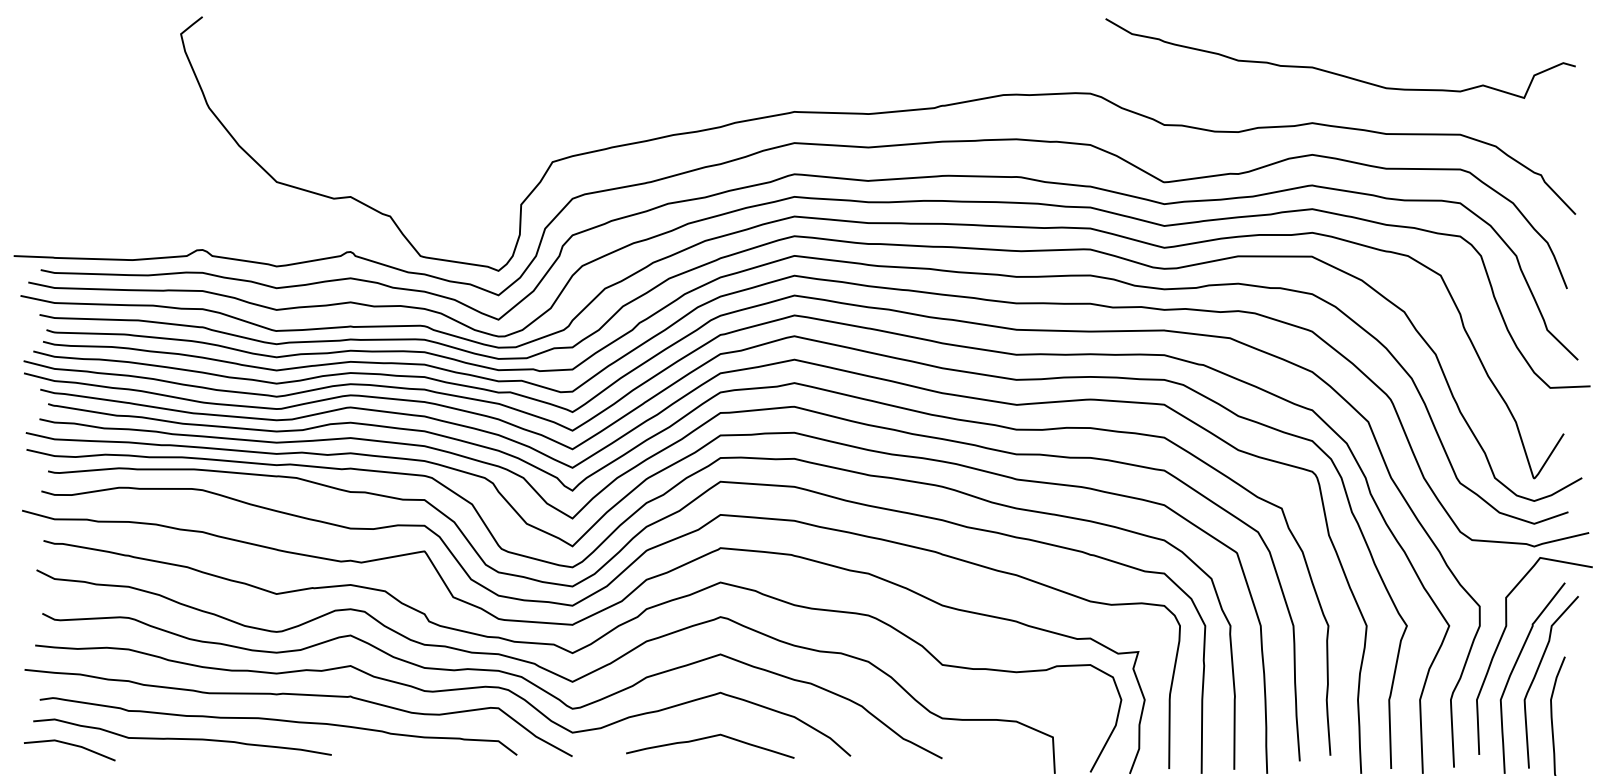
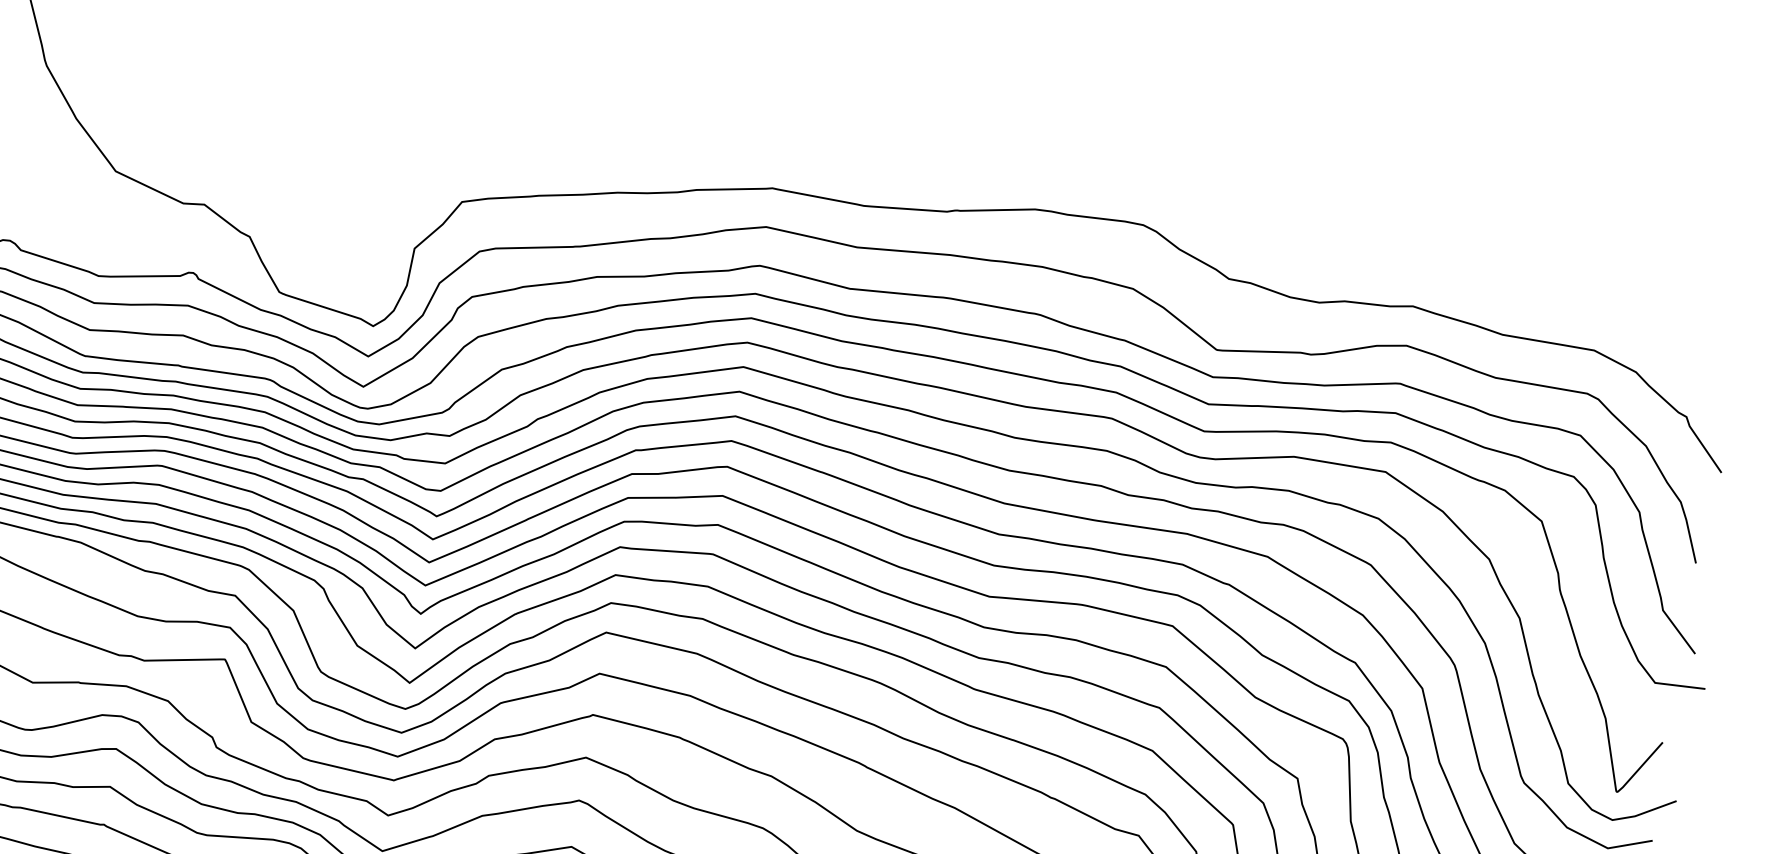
curve: (1335, 72) -> (1451, 248), removed

